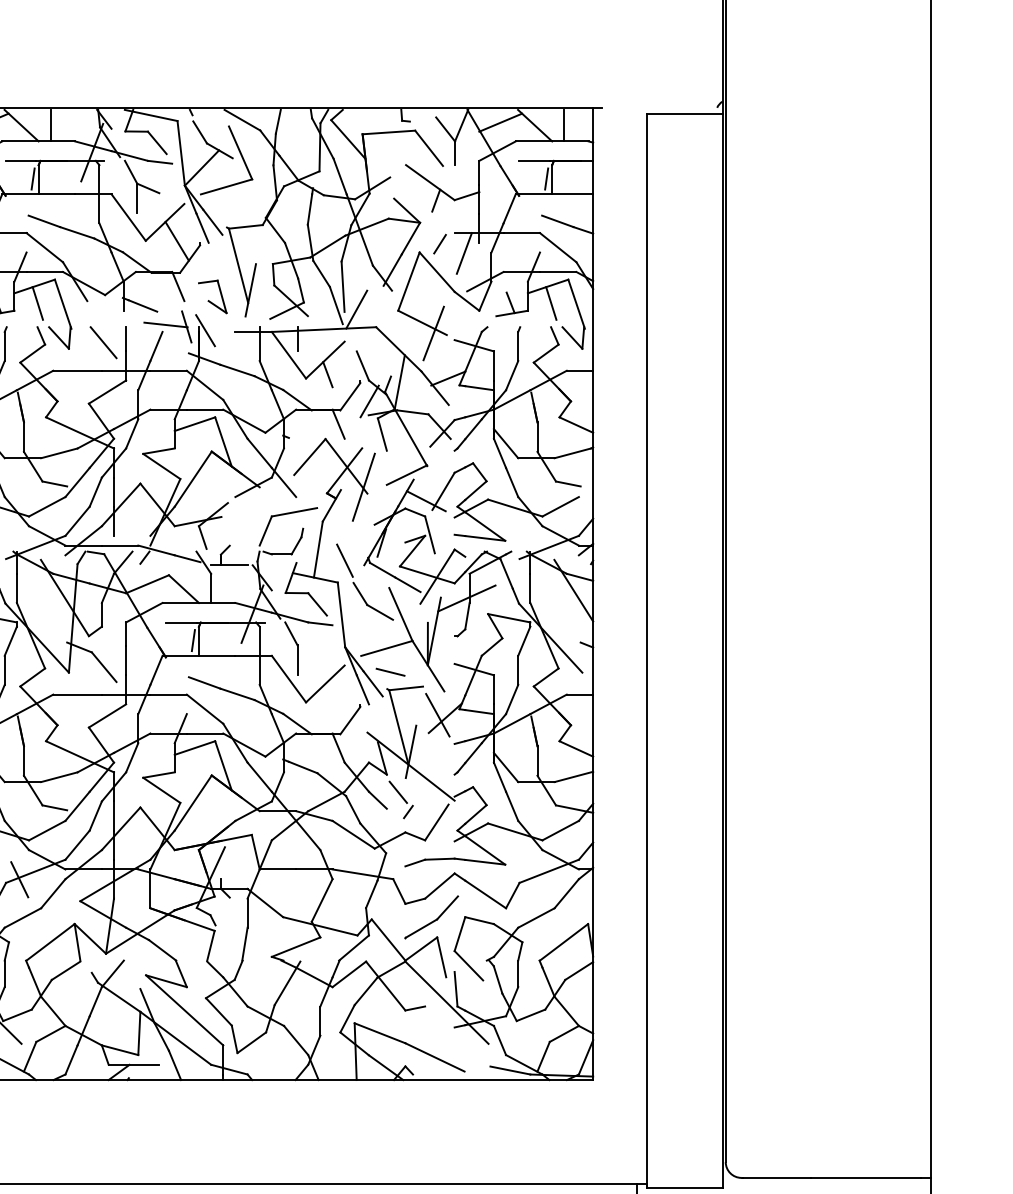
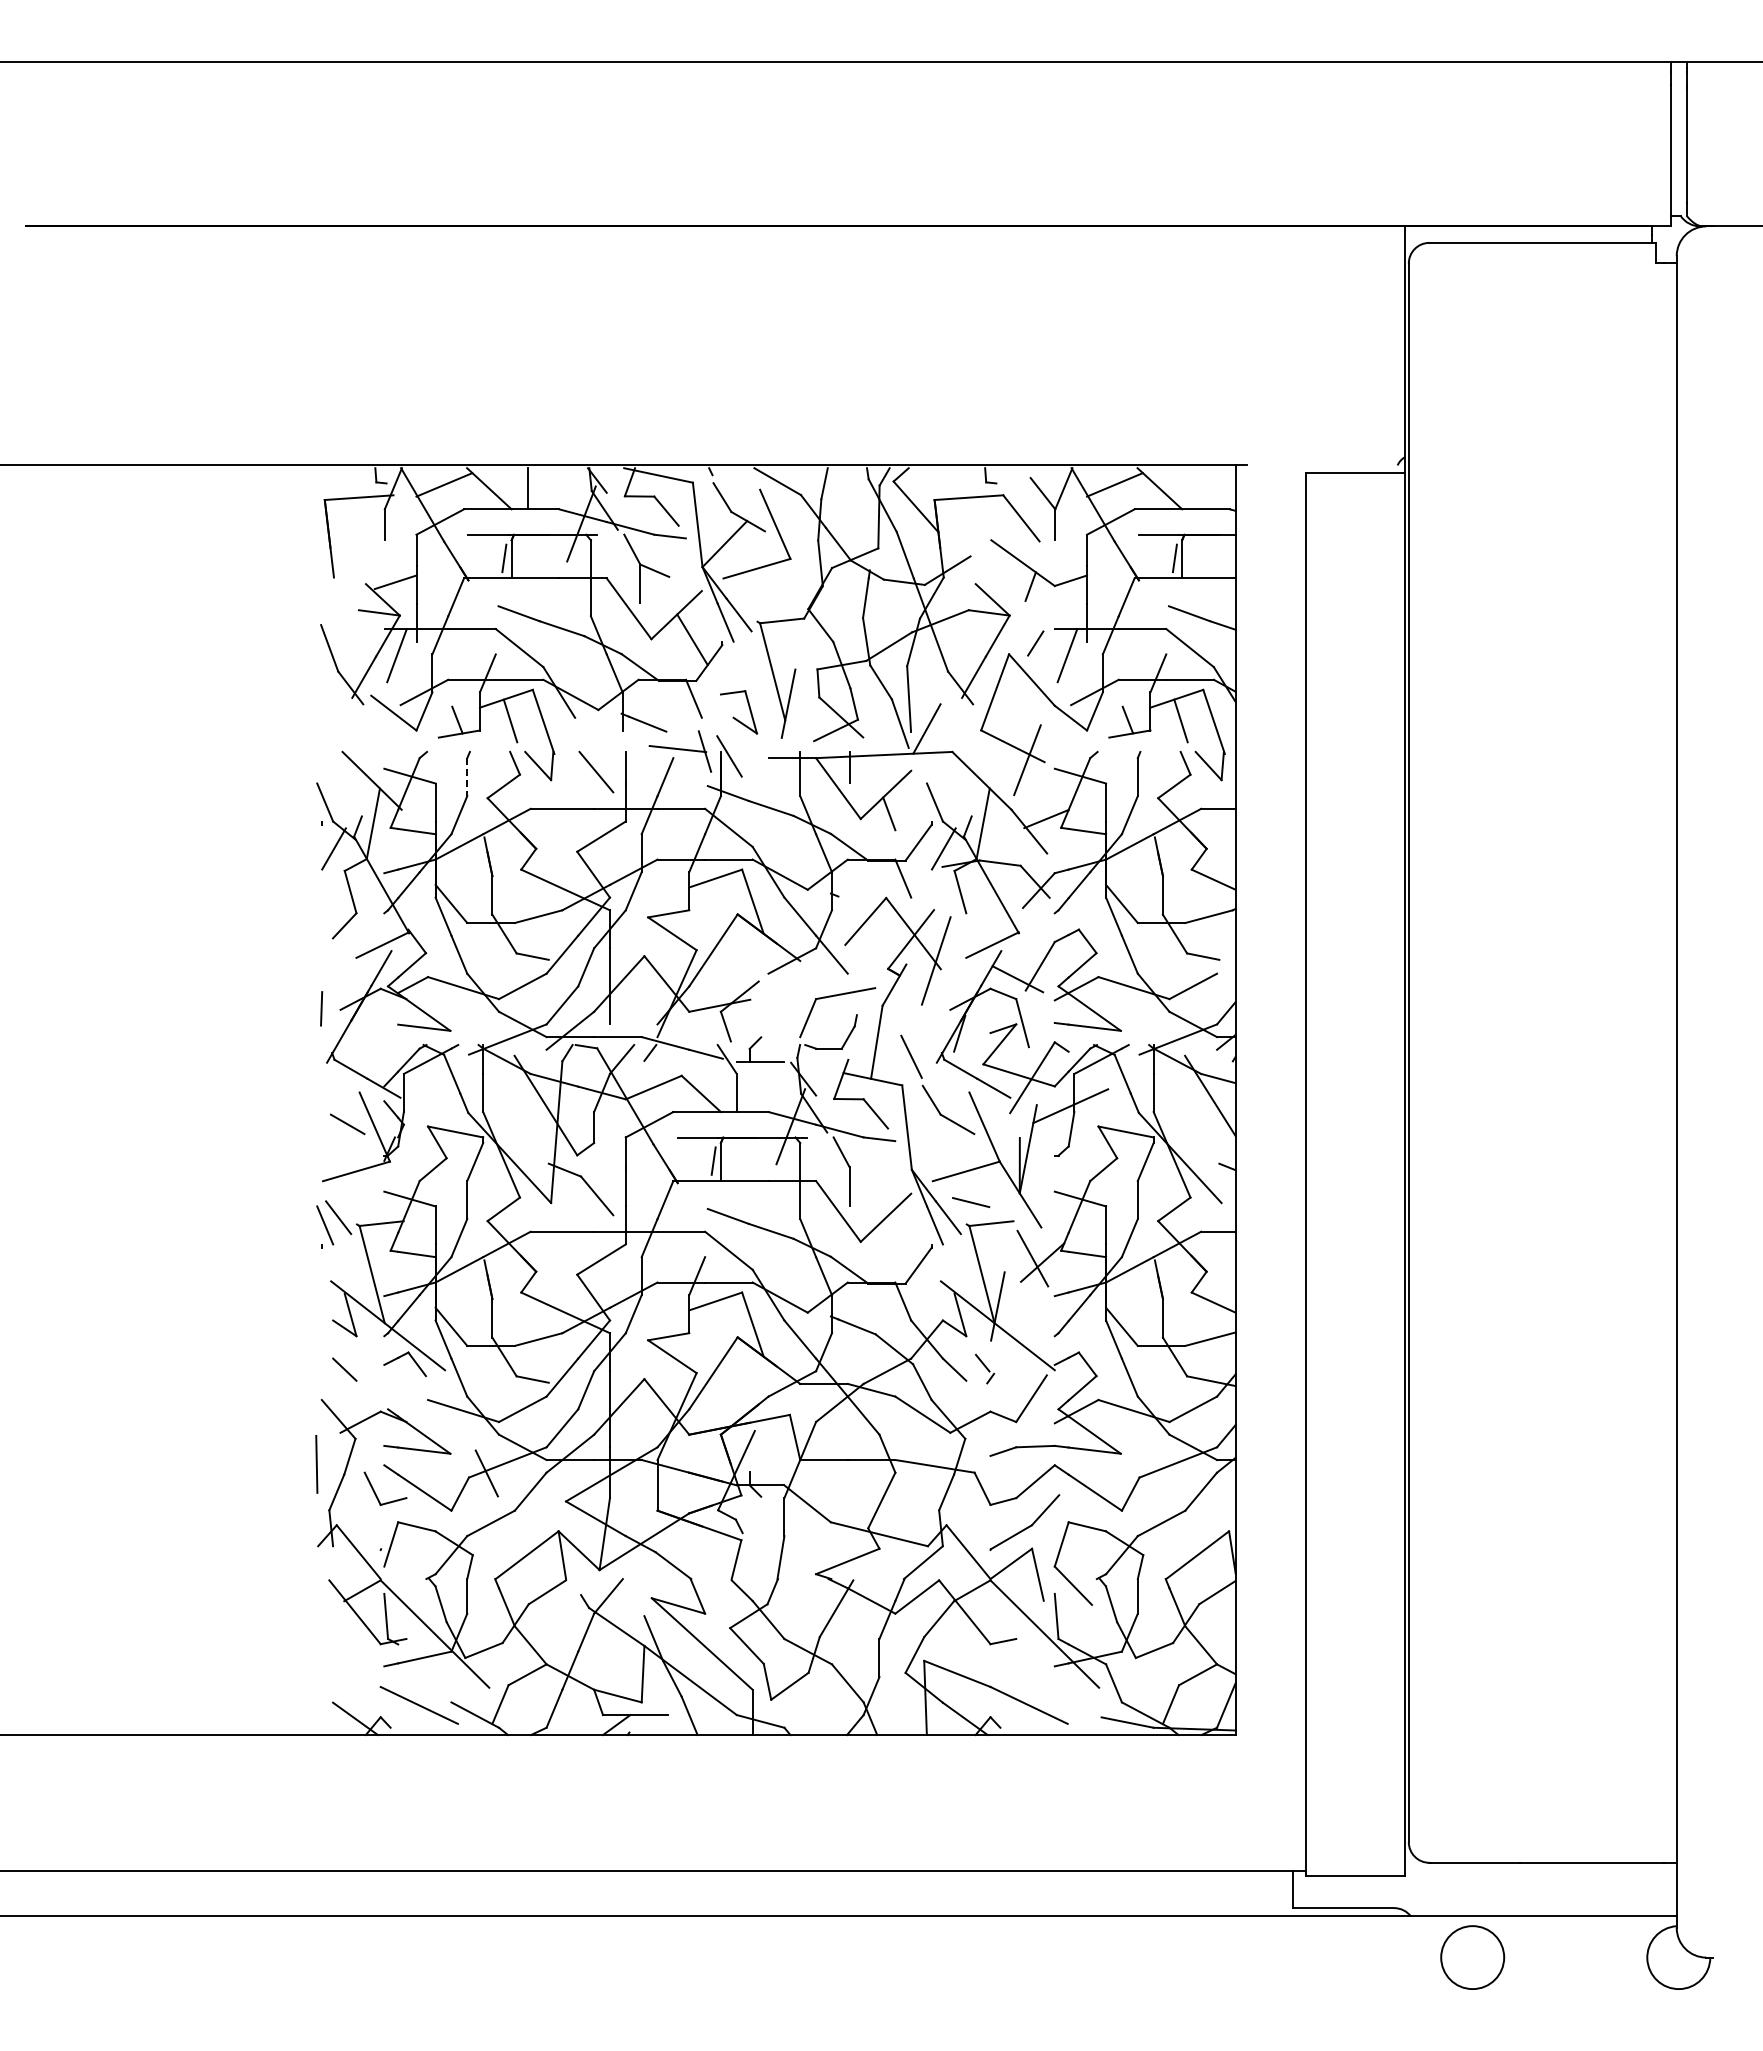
line: (564, 125) -> (1198, 488), removed
line: (4, 346) -> (467, 777), solid -> dashed
part: (400, 799) -> (984, 1368), size x0.6

